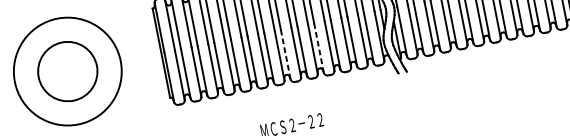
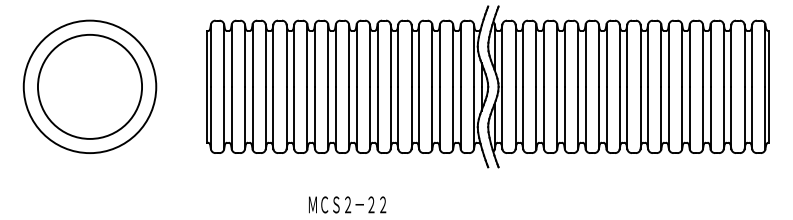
line: (319, 48) -> (398, 118), dashed -> solid
line: (285, 55) -> (356, 118), dashed -> solid
circle: (67, 71) -> (89, 86), size x1.43

